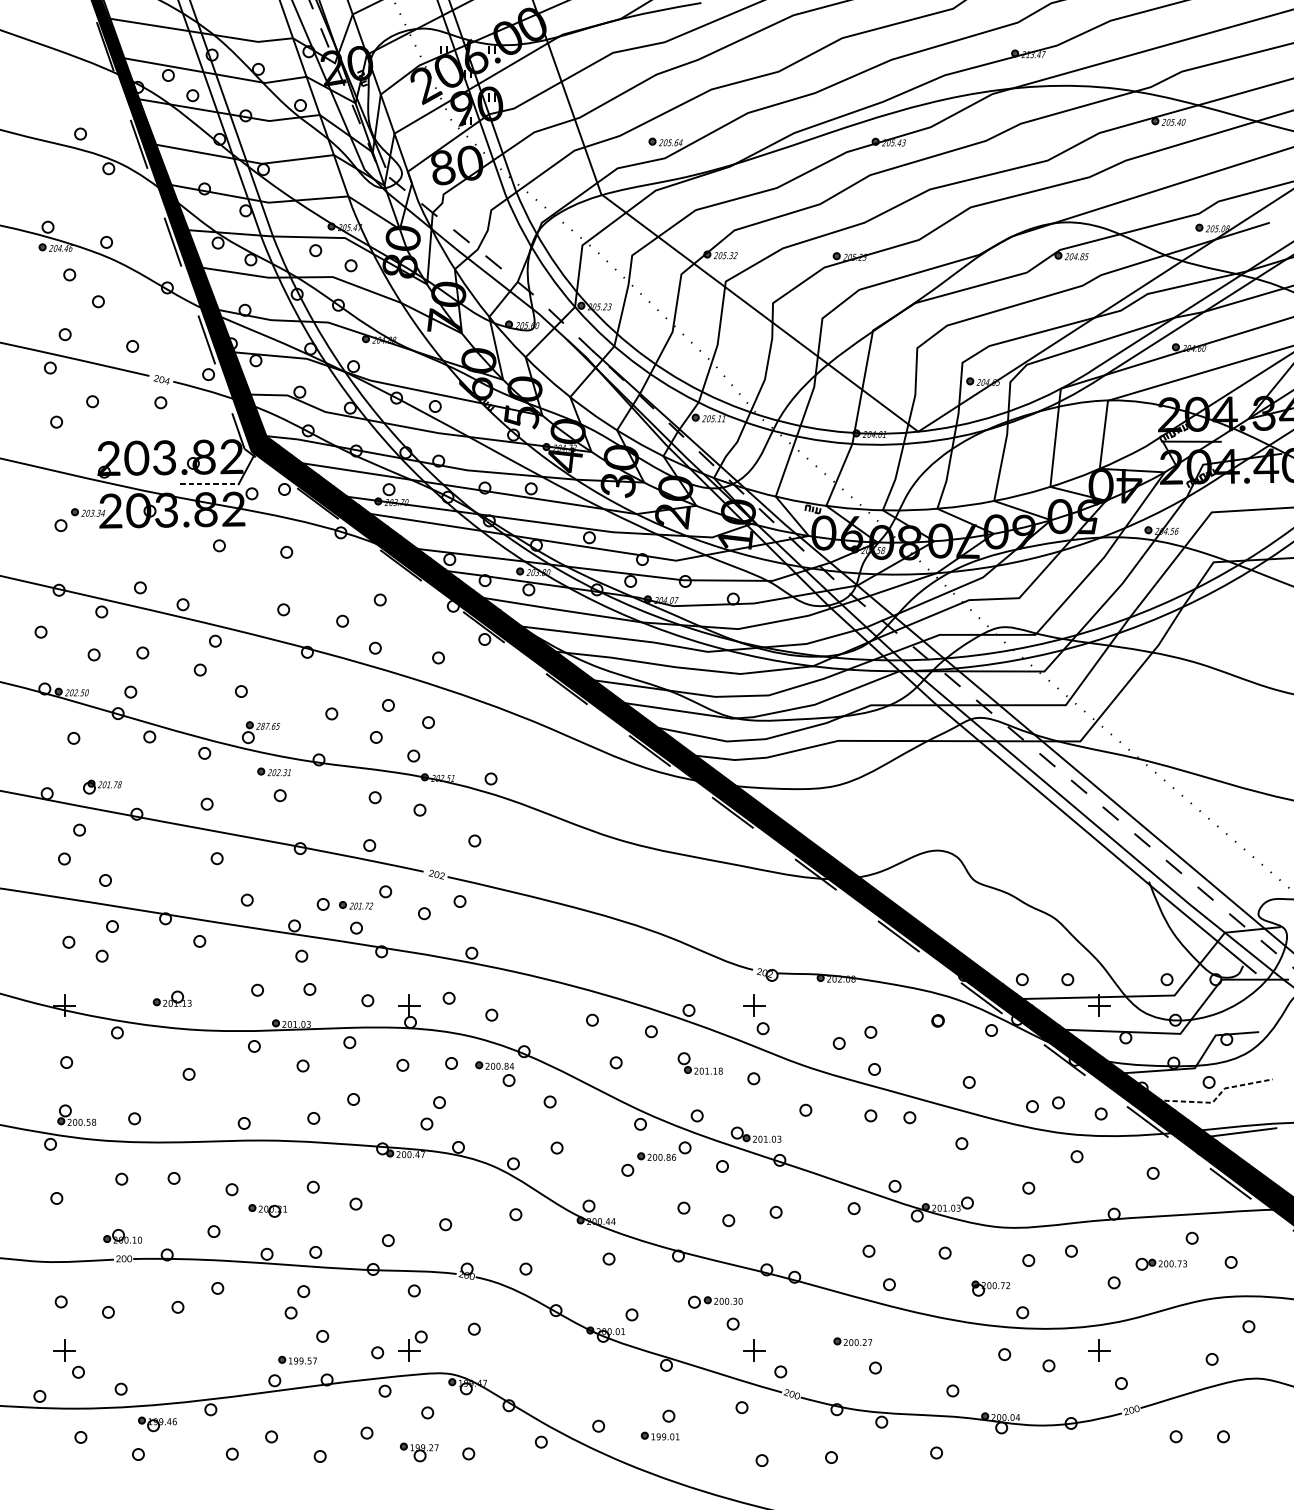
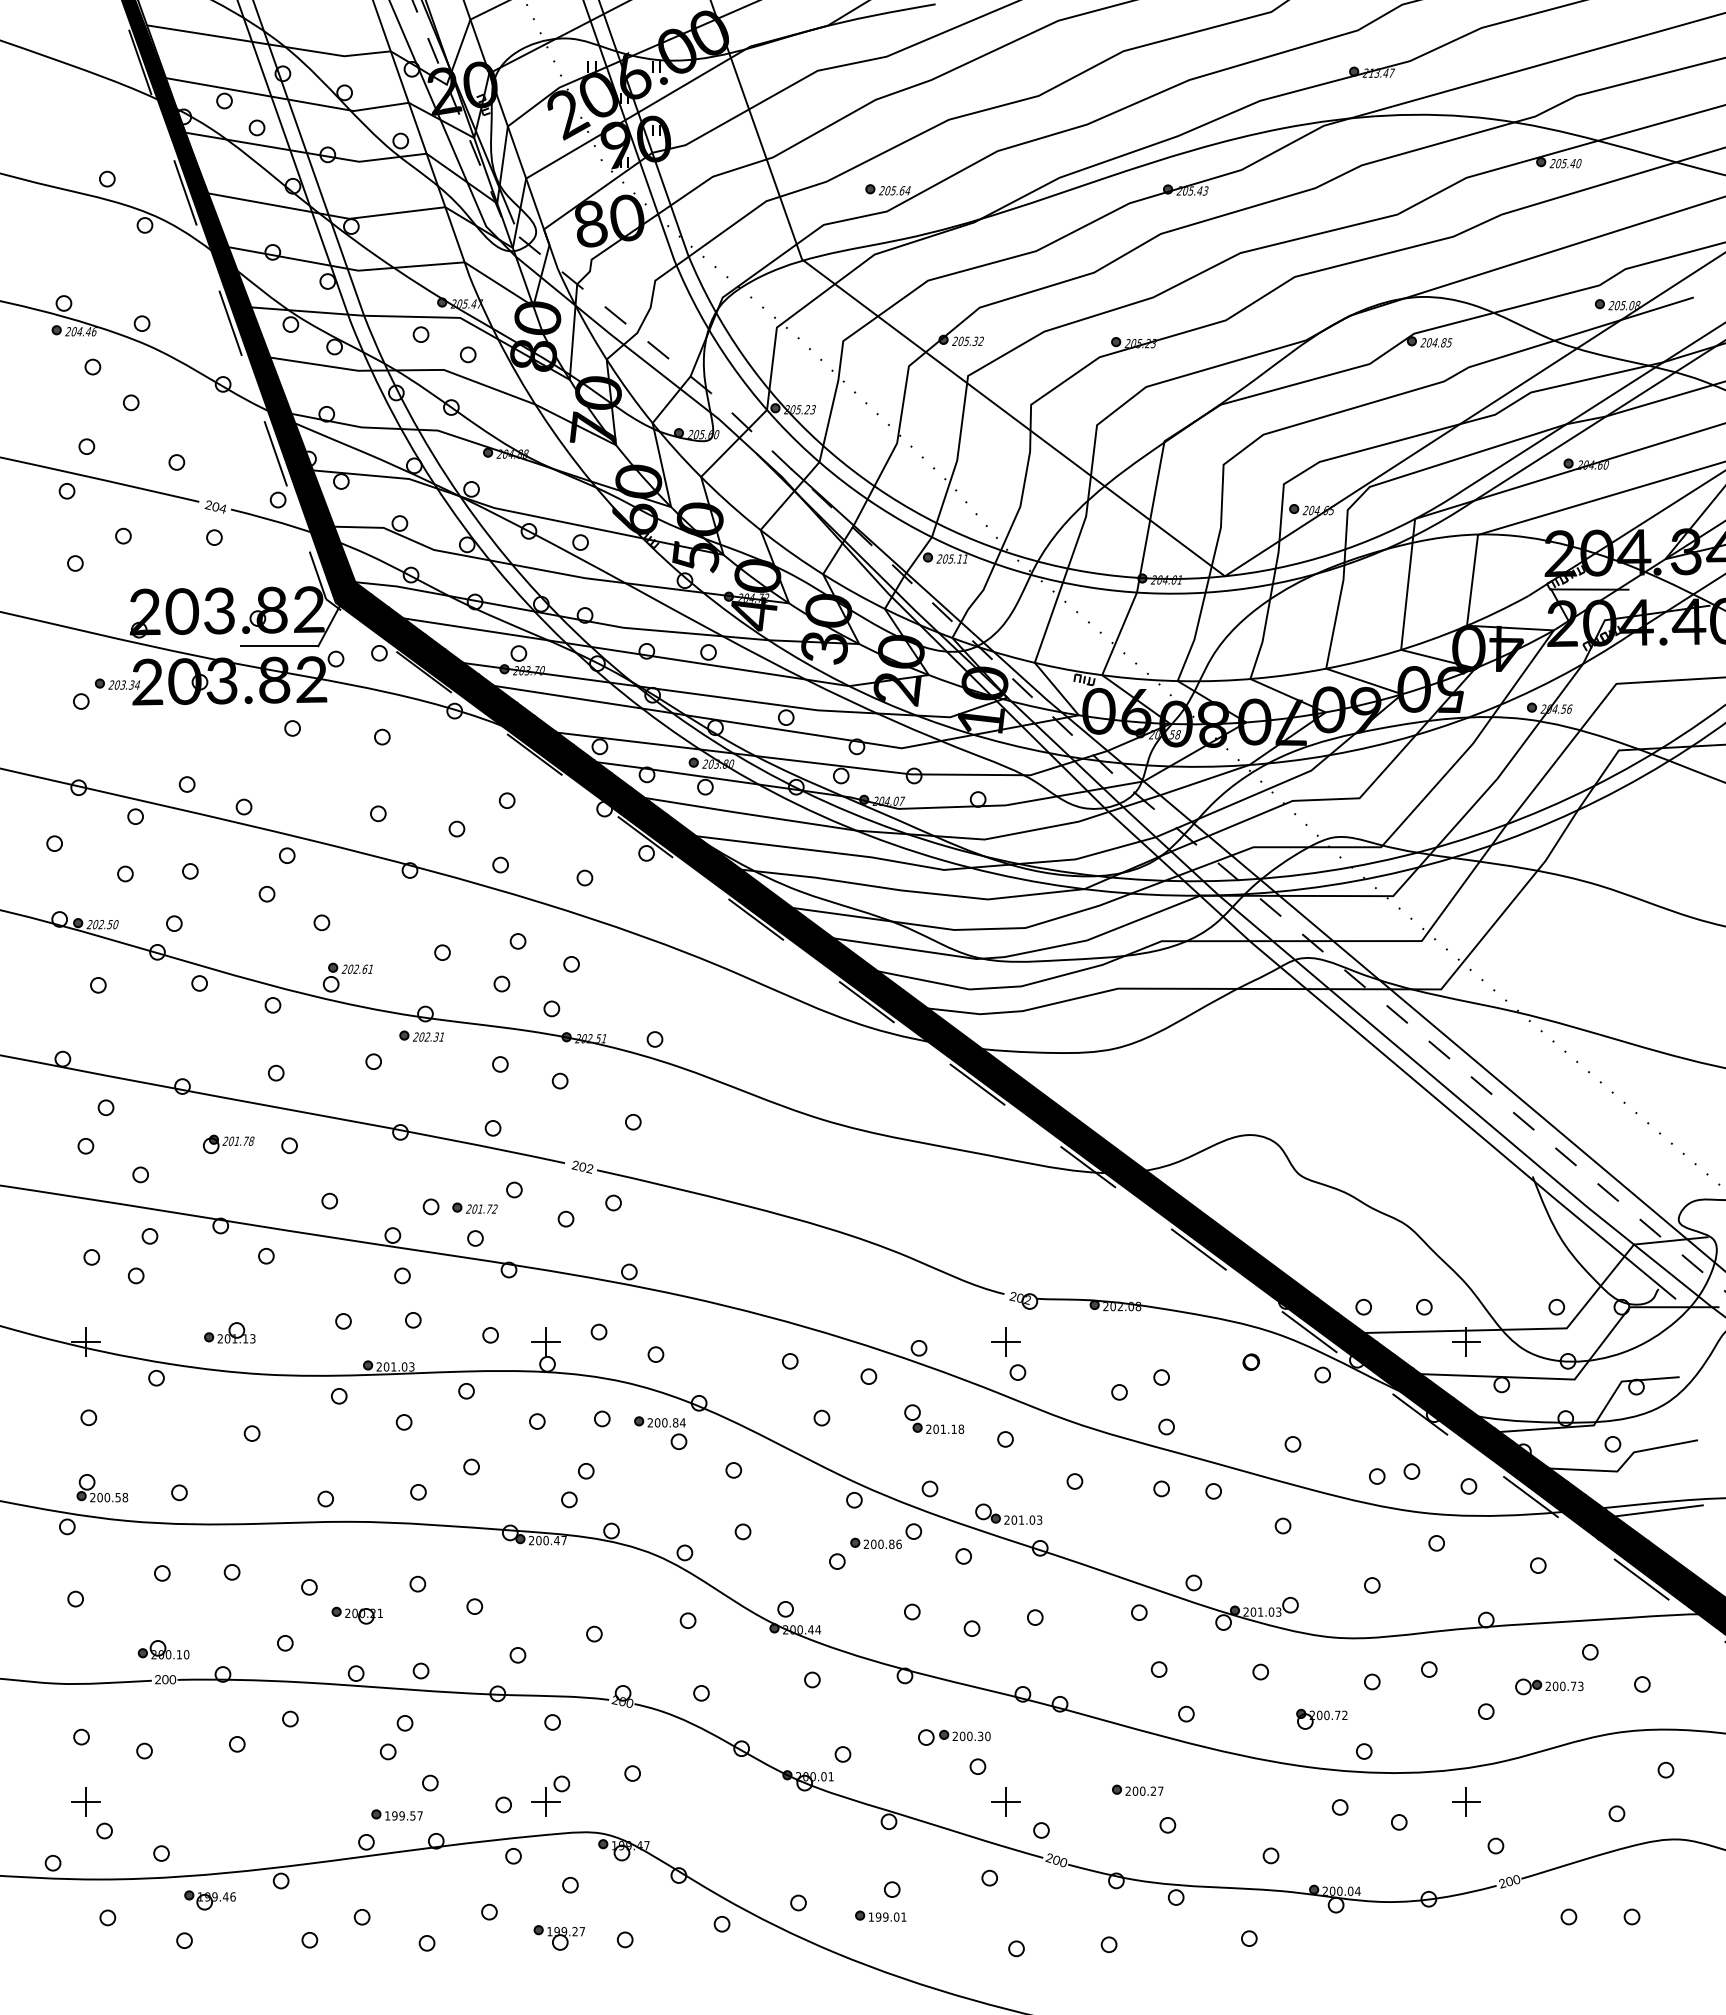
line: (209, 484) -> (279, 646), dashed -> solid
text: (270, 725) -> (360, 968), 287.65 -> 202.61
part: (274, 771) -> (421, 1035), moved
part: (102, 787) -> (228, 1144), moved
line: (1214, 1101) -> (1619, 1469), dashed -> solid

